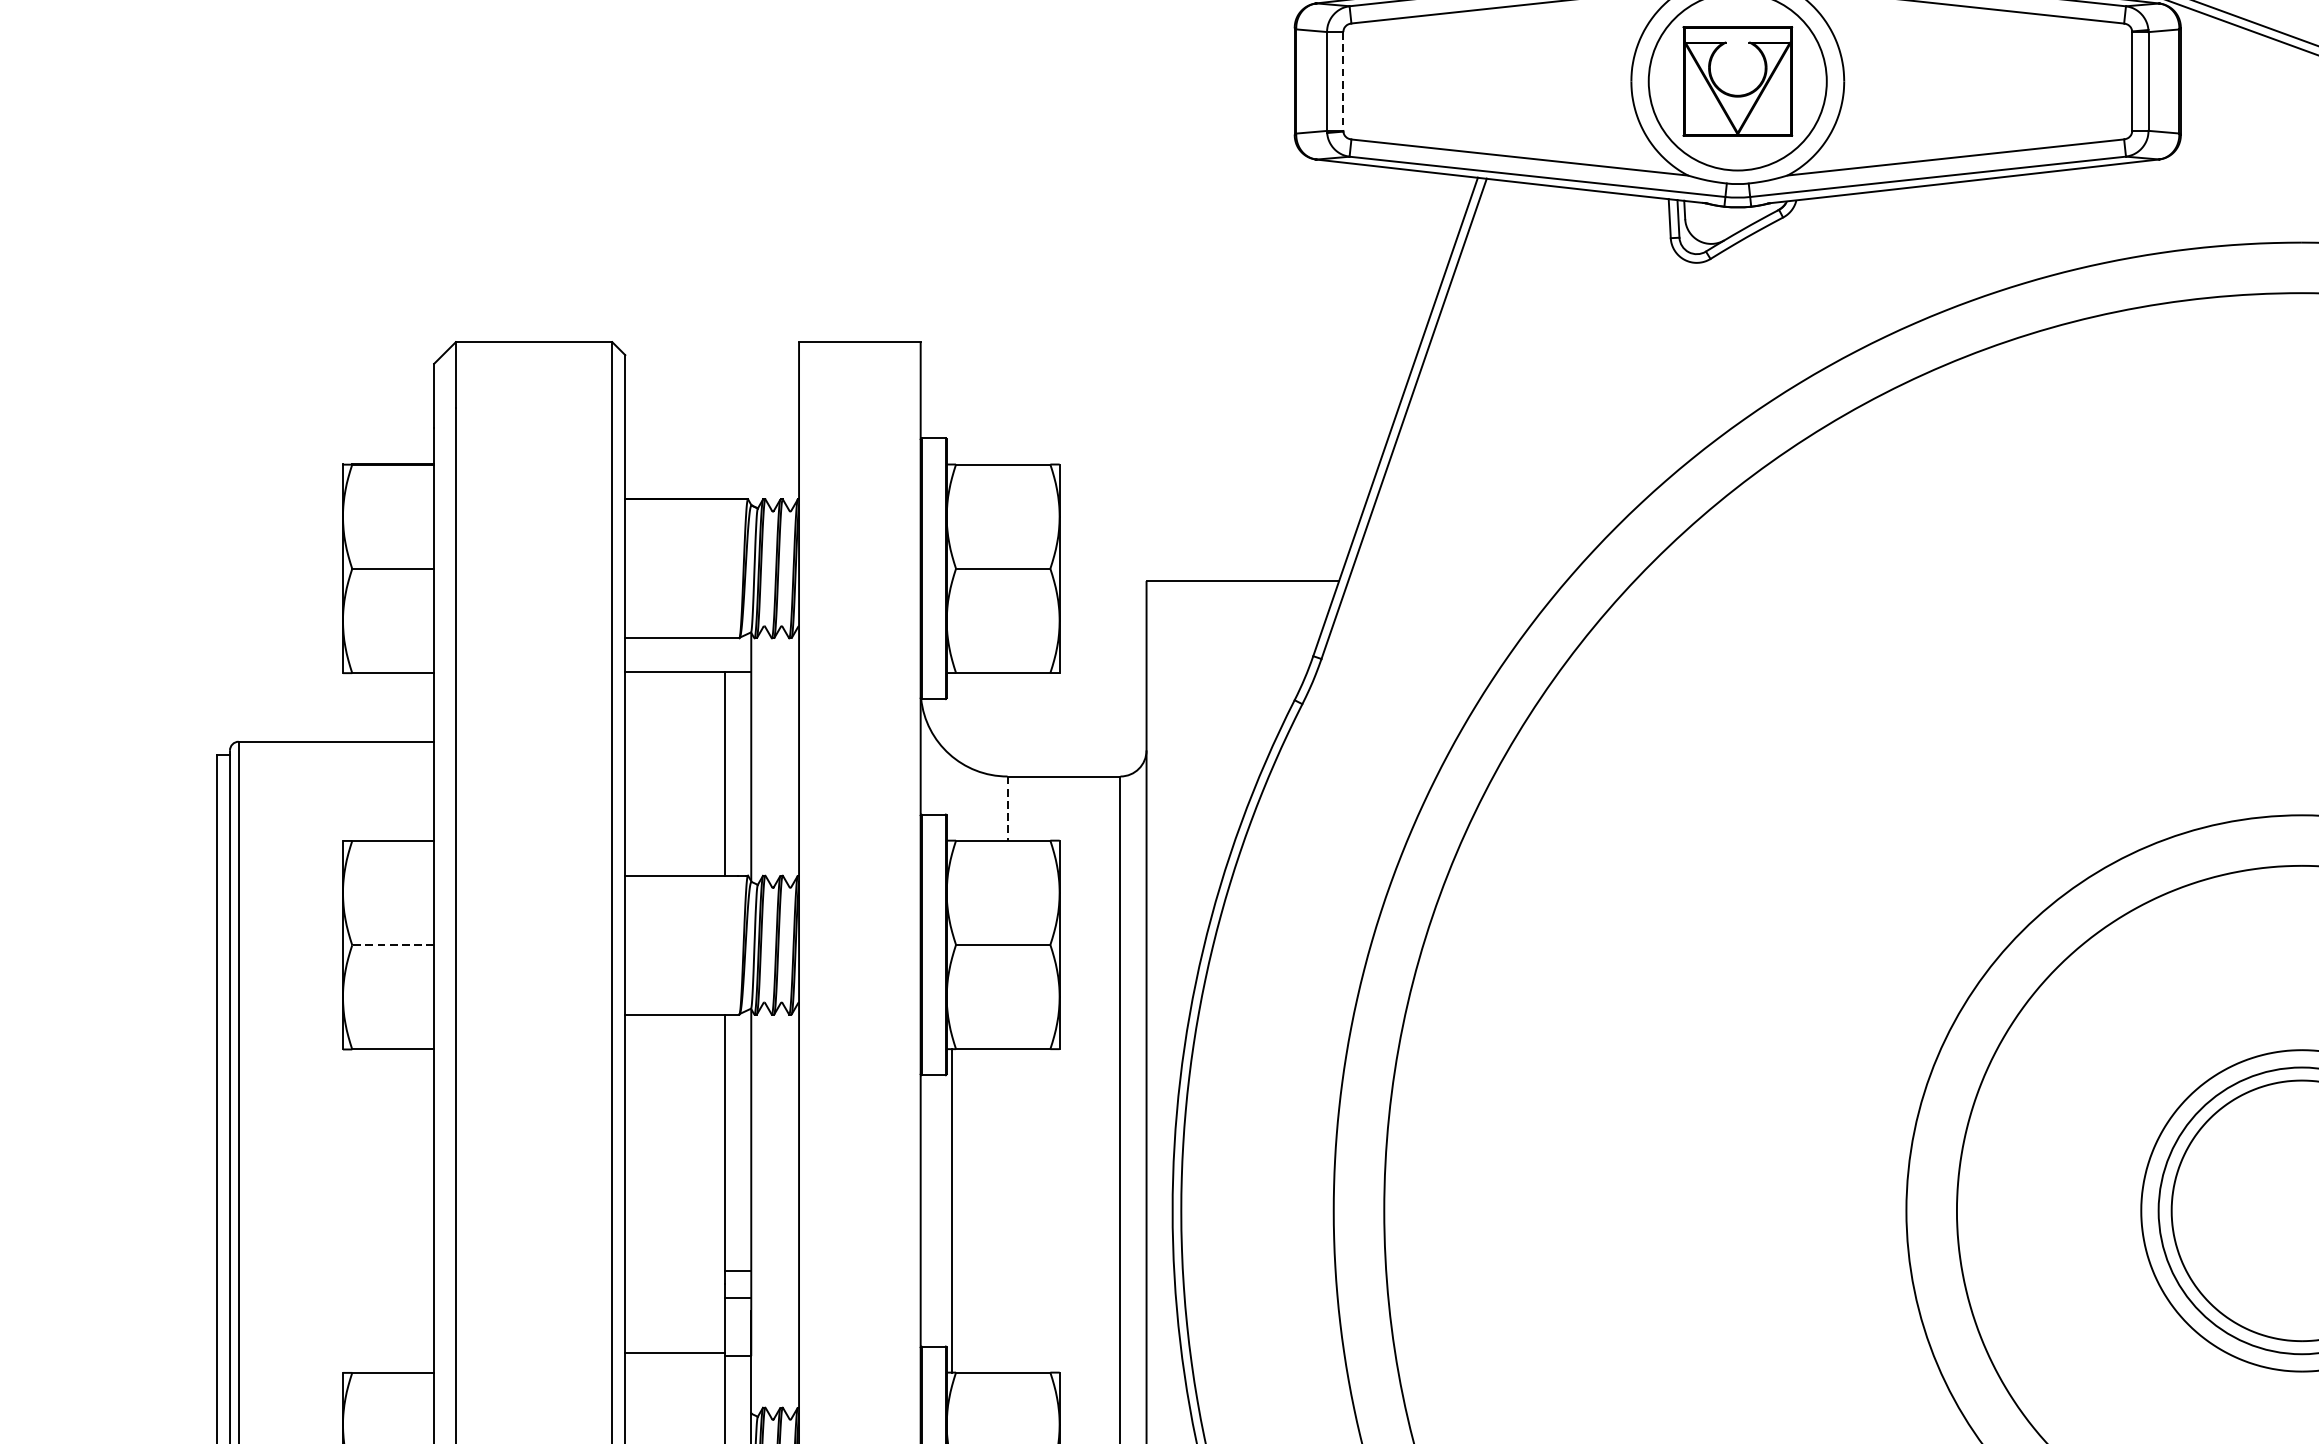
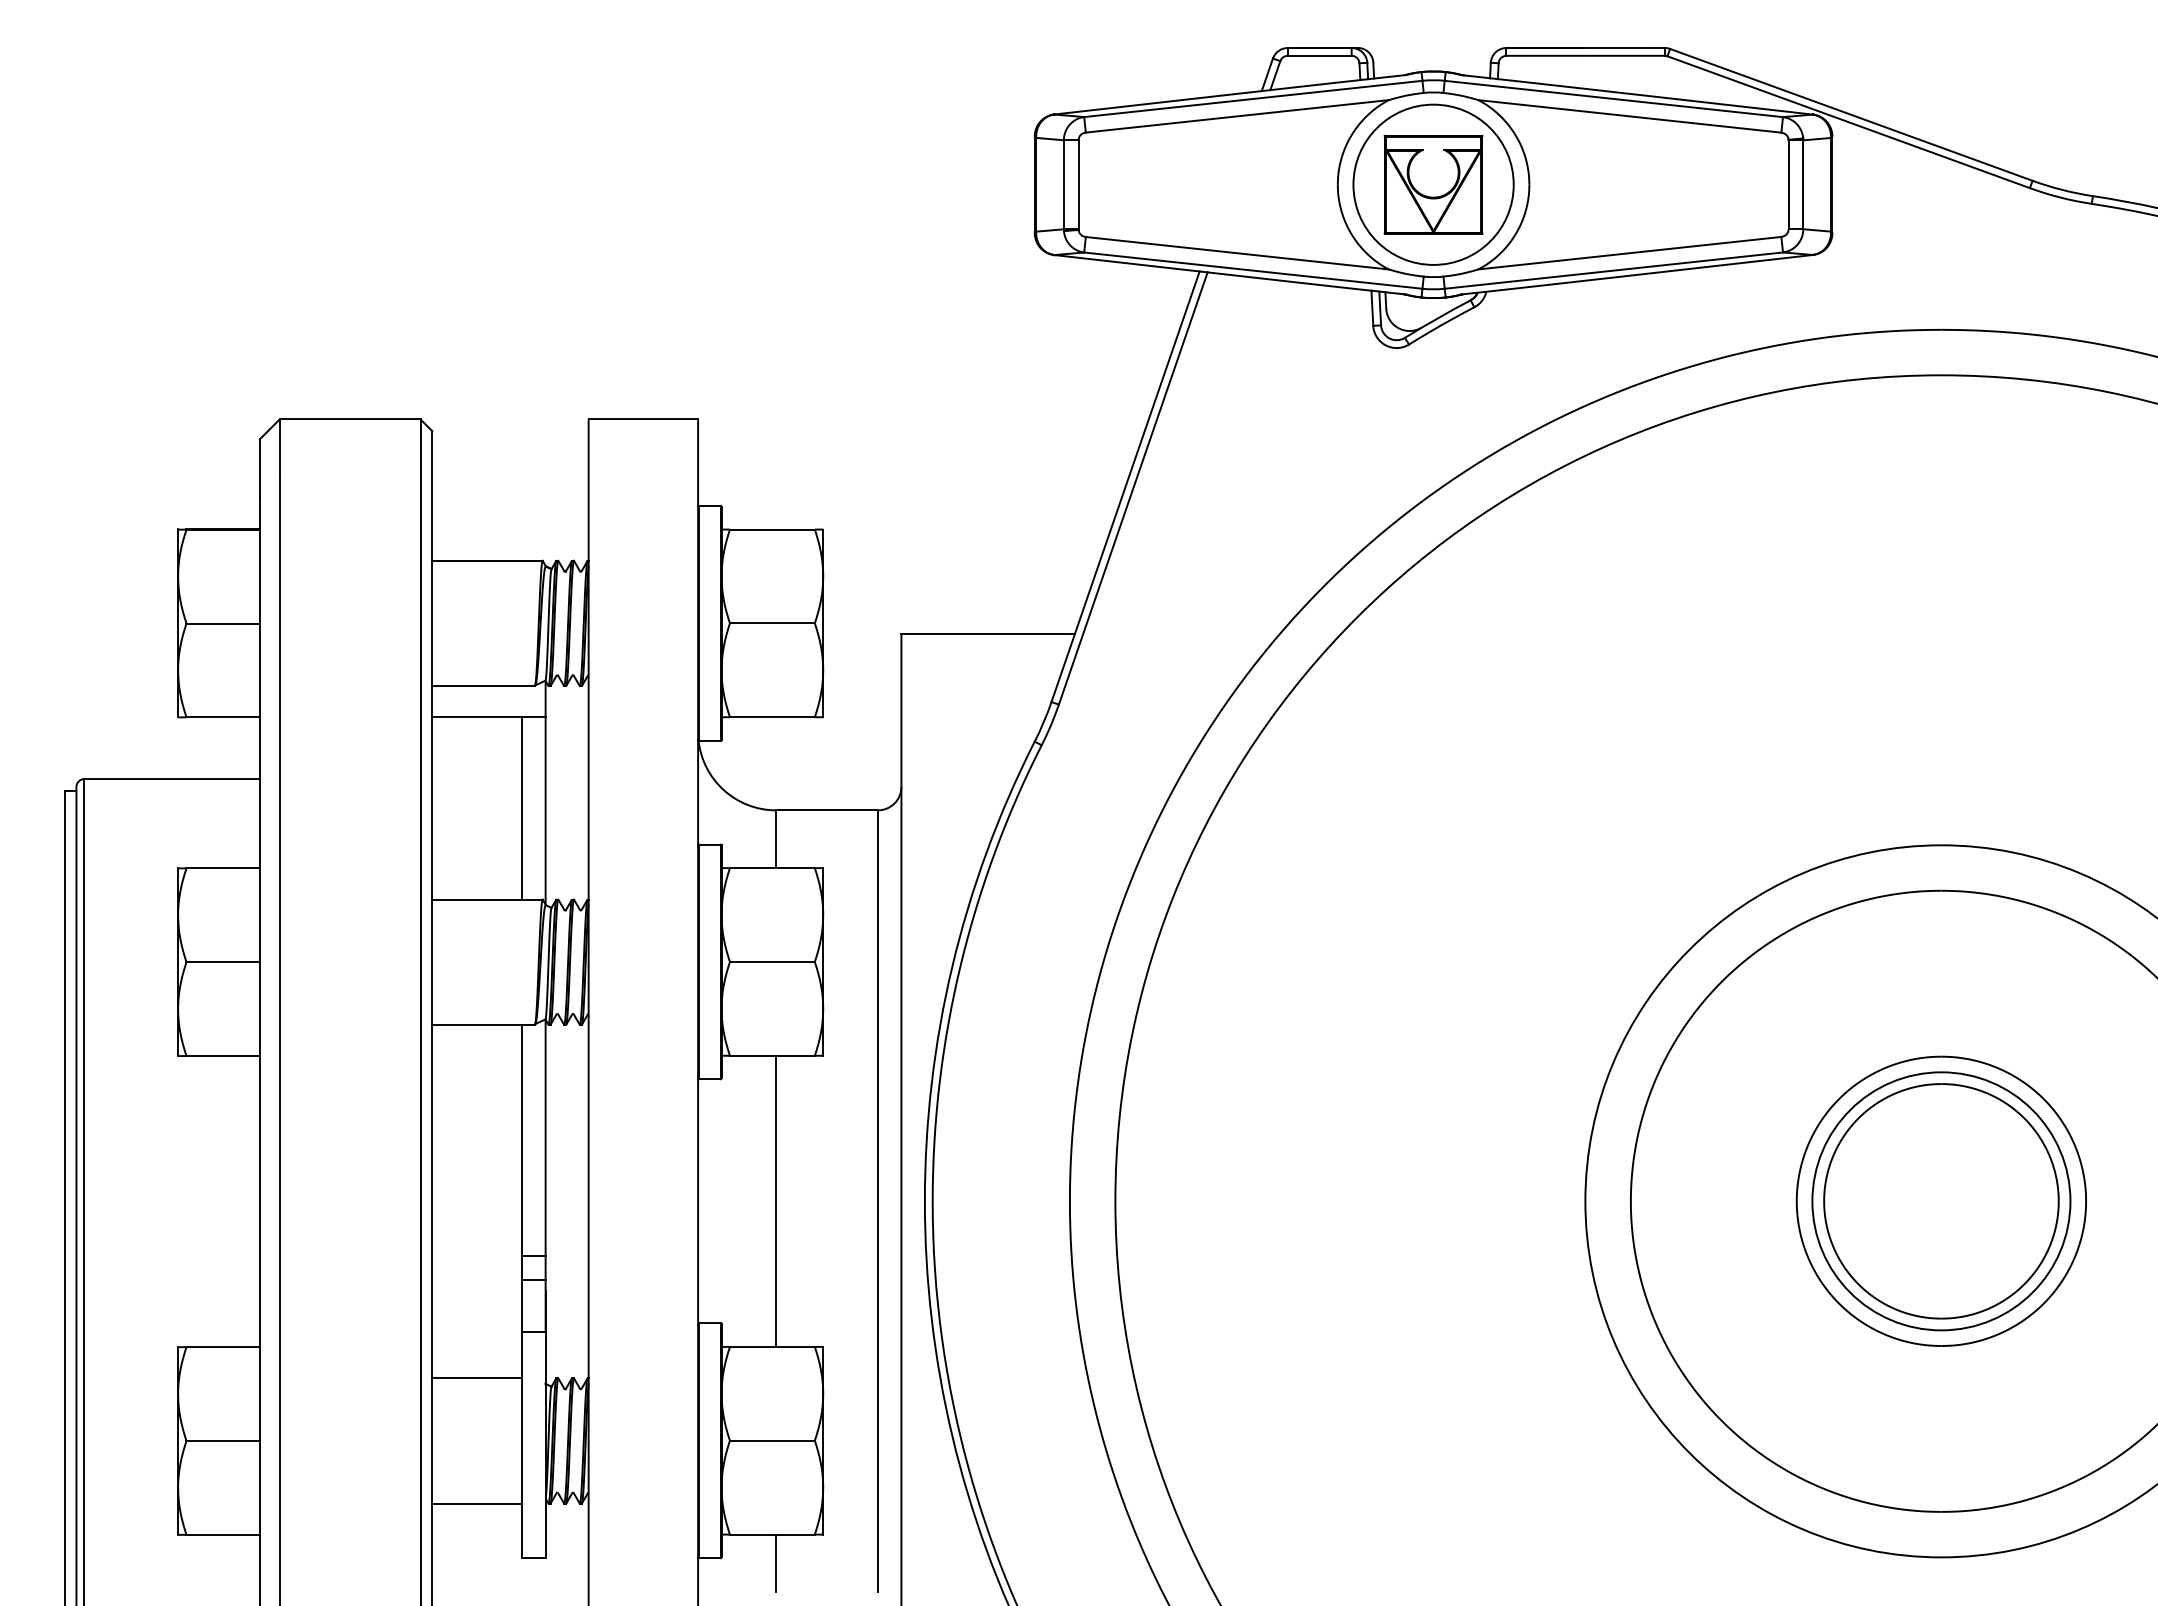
line: (1343, 81) -> (1078, 184), dashed -> solid
line: (1007, 808) -> (776, 839), dashed -> solid
line: (393, 945) -> (223, 962), dashed -> solid
line: (952, 1209) -> (776, 1200), moved
line: (675, 1353) -> (477, 1378), moved

